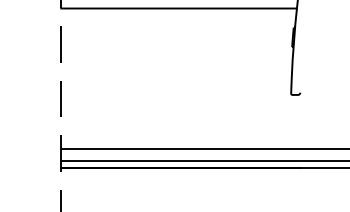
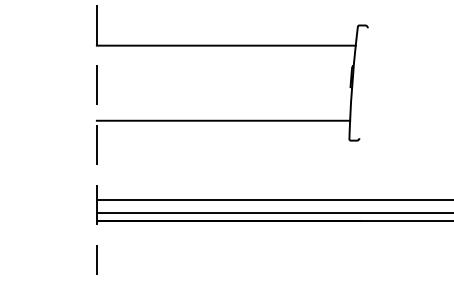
line: (176, 76) -> (223, 120), added

